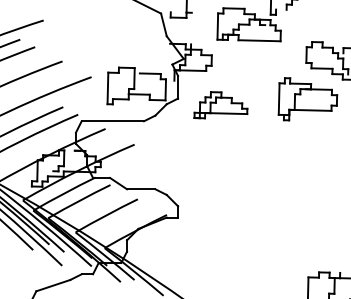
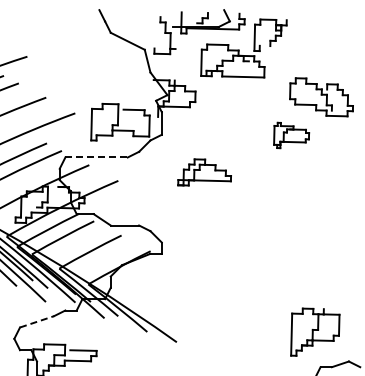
part: (307, 99) -> (291, 135), size x0.6
part: (220, 105) -> (204, 172), moved
line: (113, 121) -> (97, 157), solid -> dashed
line: (53, 285) -> (37, 321), solid -> dashed

